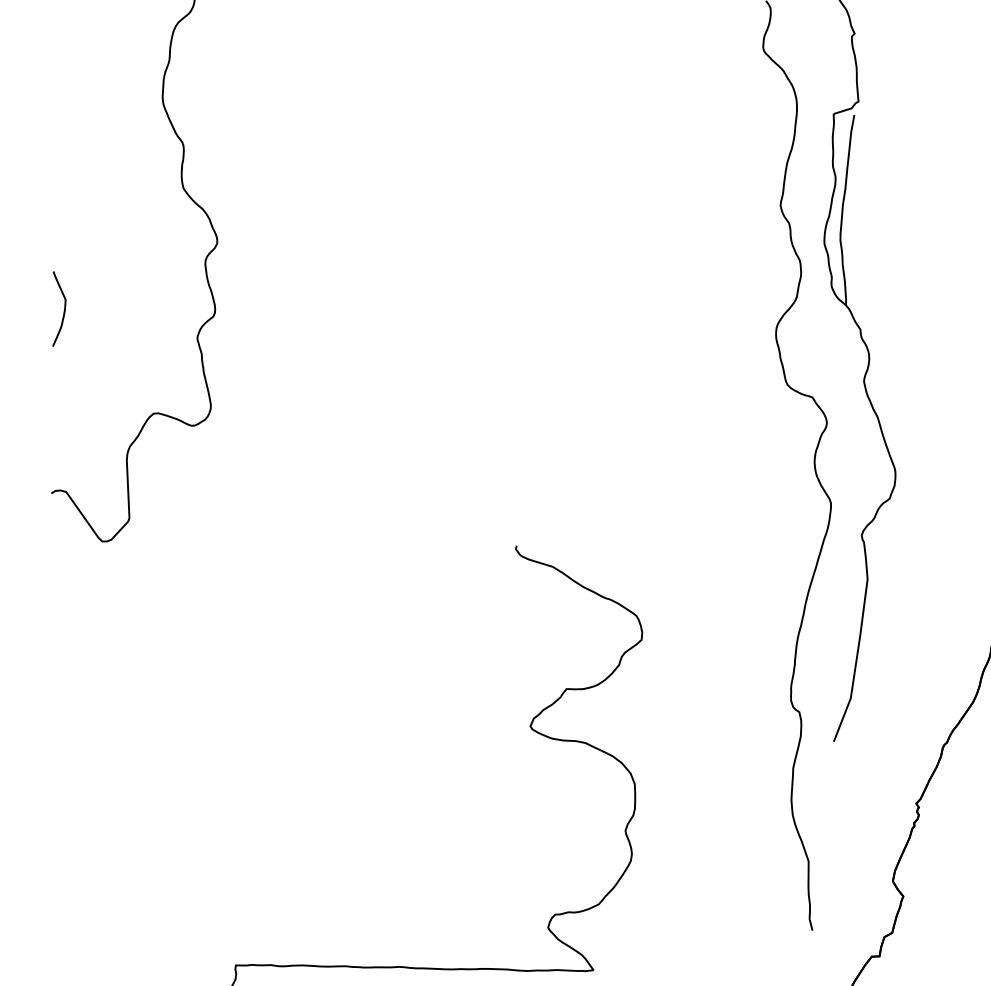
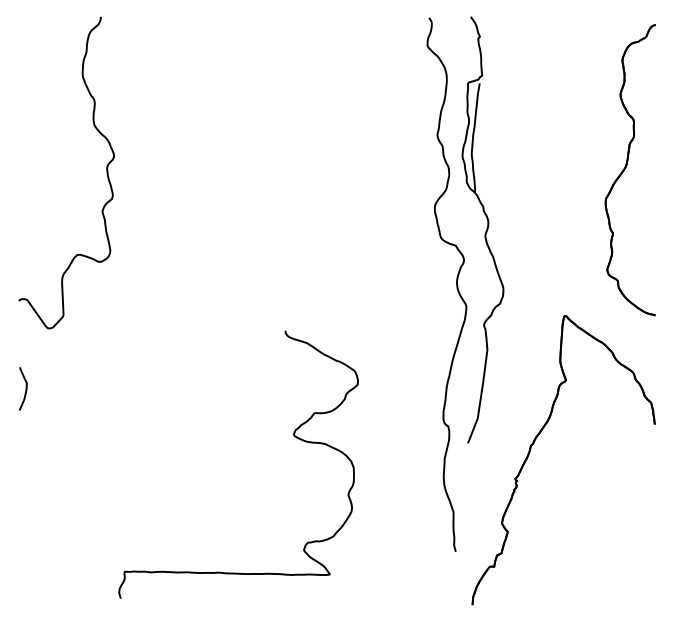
curve: (63, 308) -> (25, 388), moved

